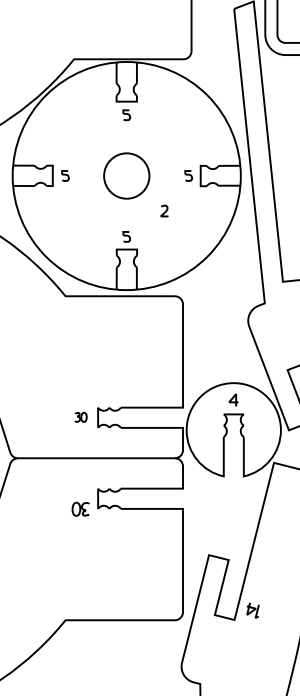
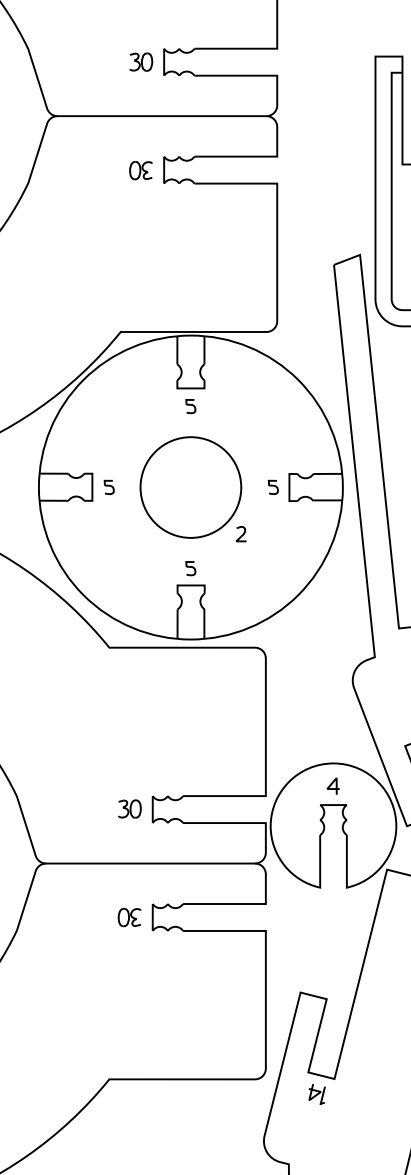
part: (126, 176) -> (190, 487), size x1.67
part: (80, 416) -> (129, 808), size x1.43
part: (80, 509) -> (129, 917), moved
part: (252, 610) -> (316, 1094), moved

